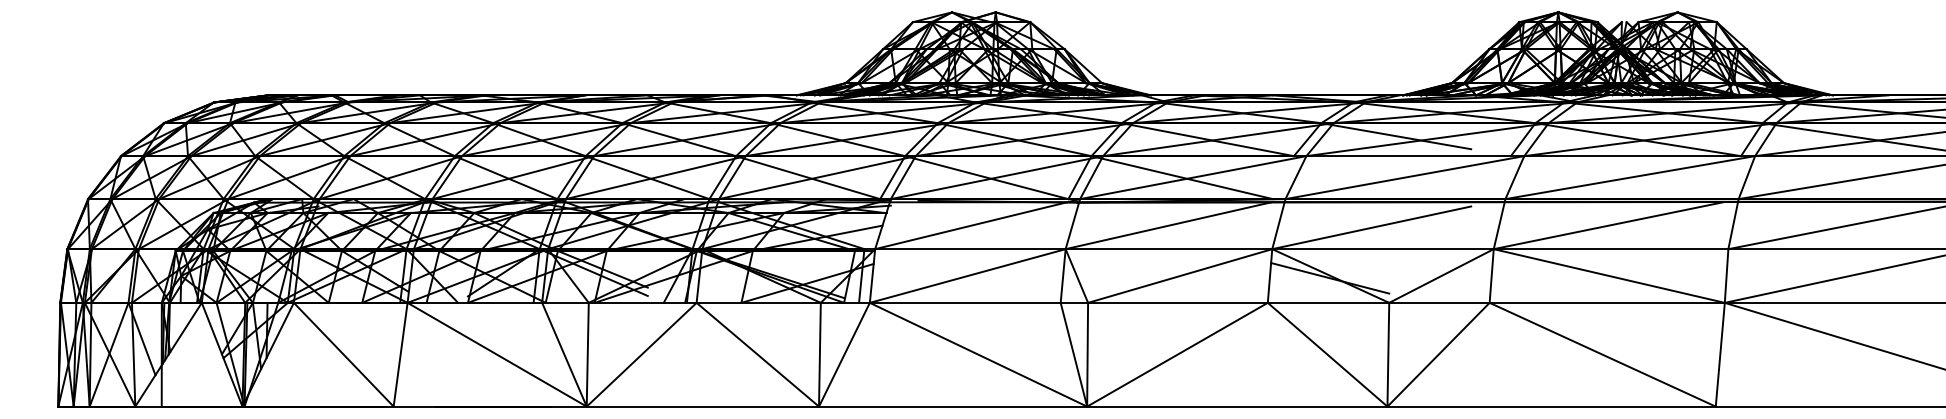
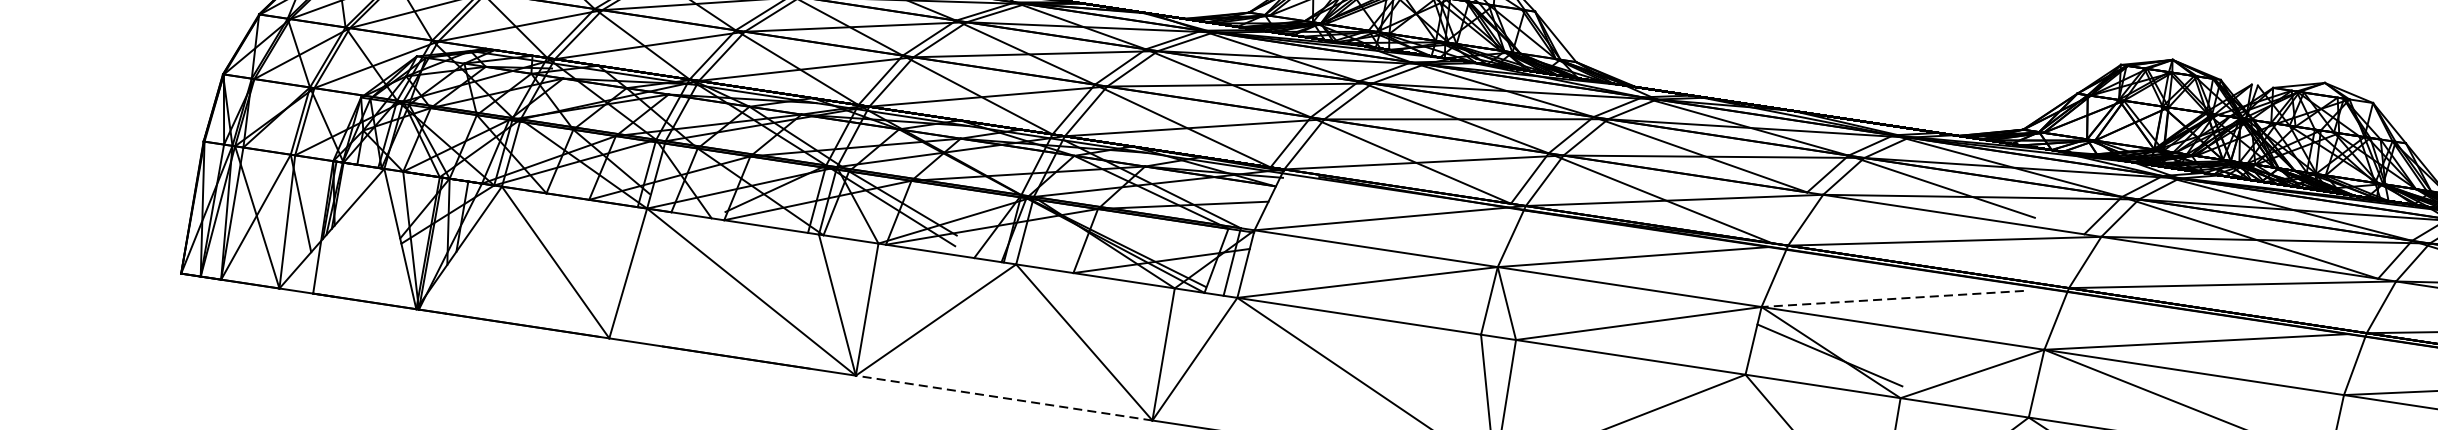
line: (1371, 227) -> (1892, 298), solid -> dashed
line: (702, 406) -> (1003, 397), solid -> dashed

